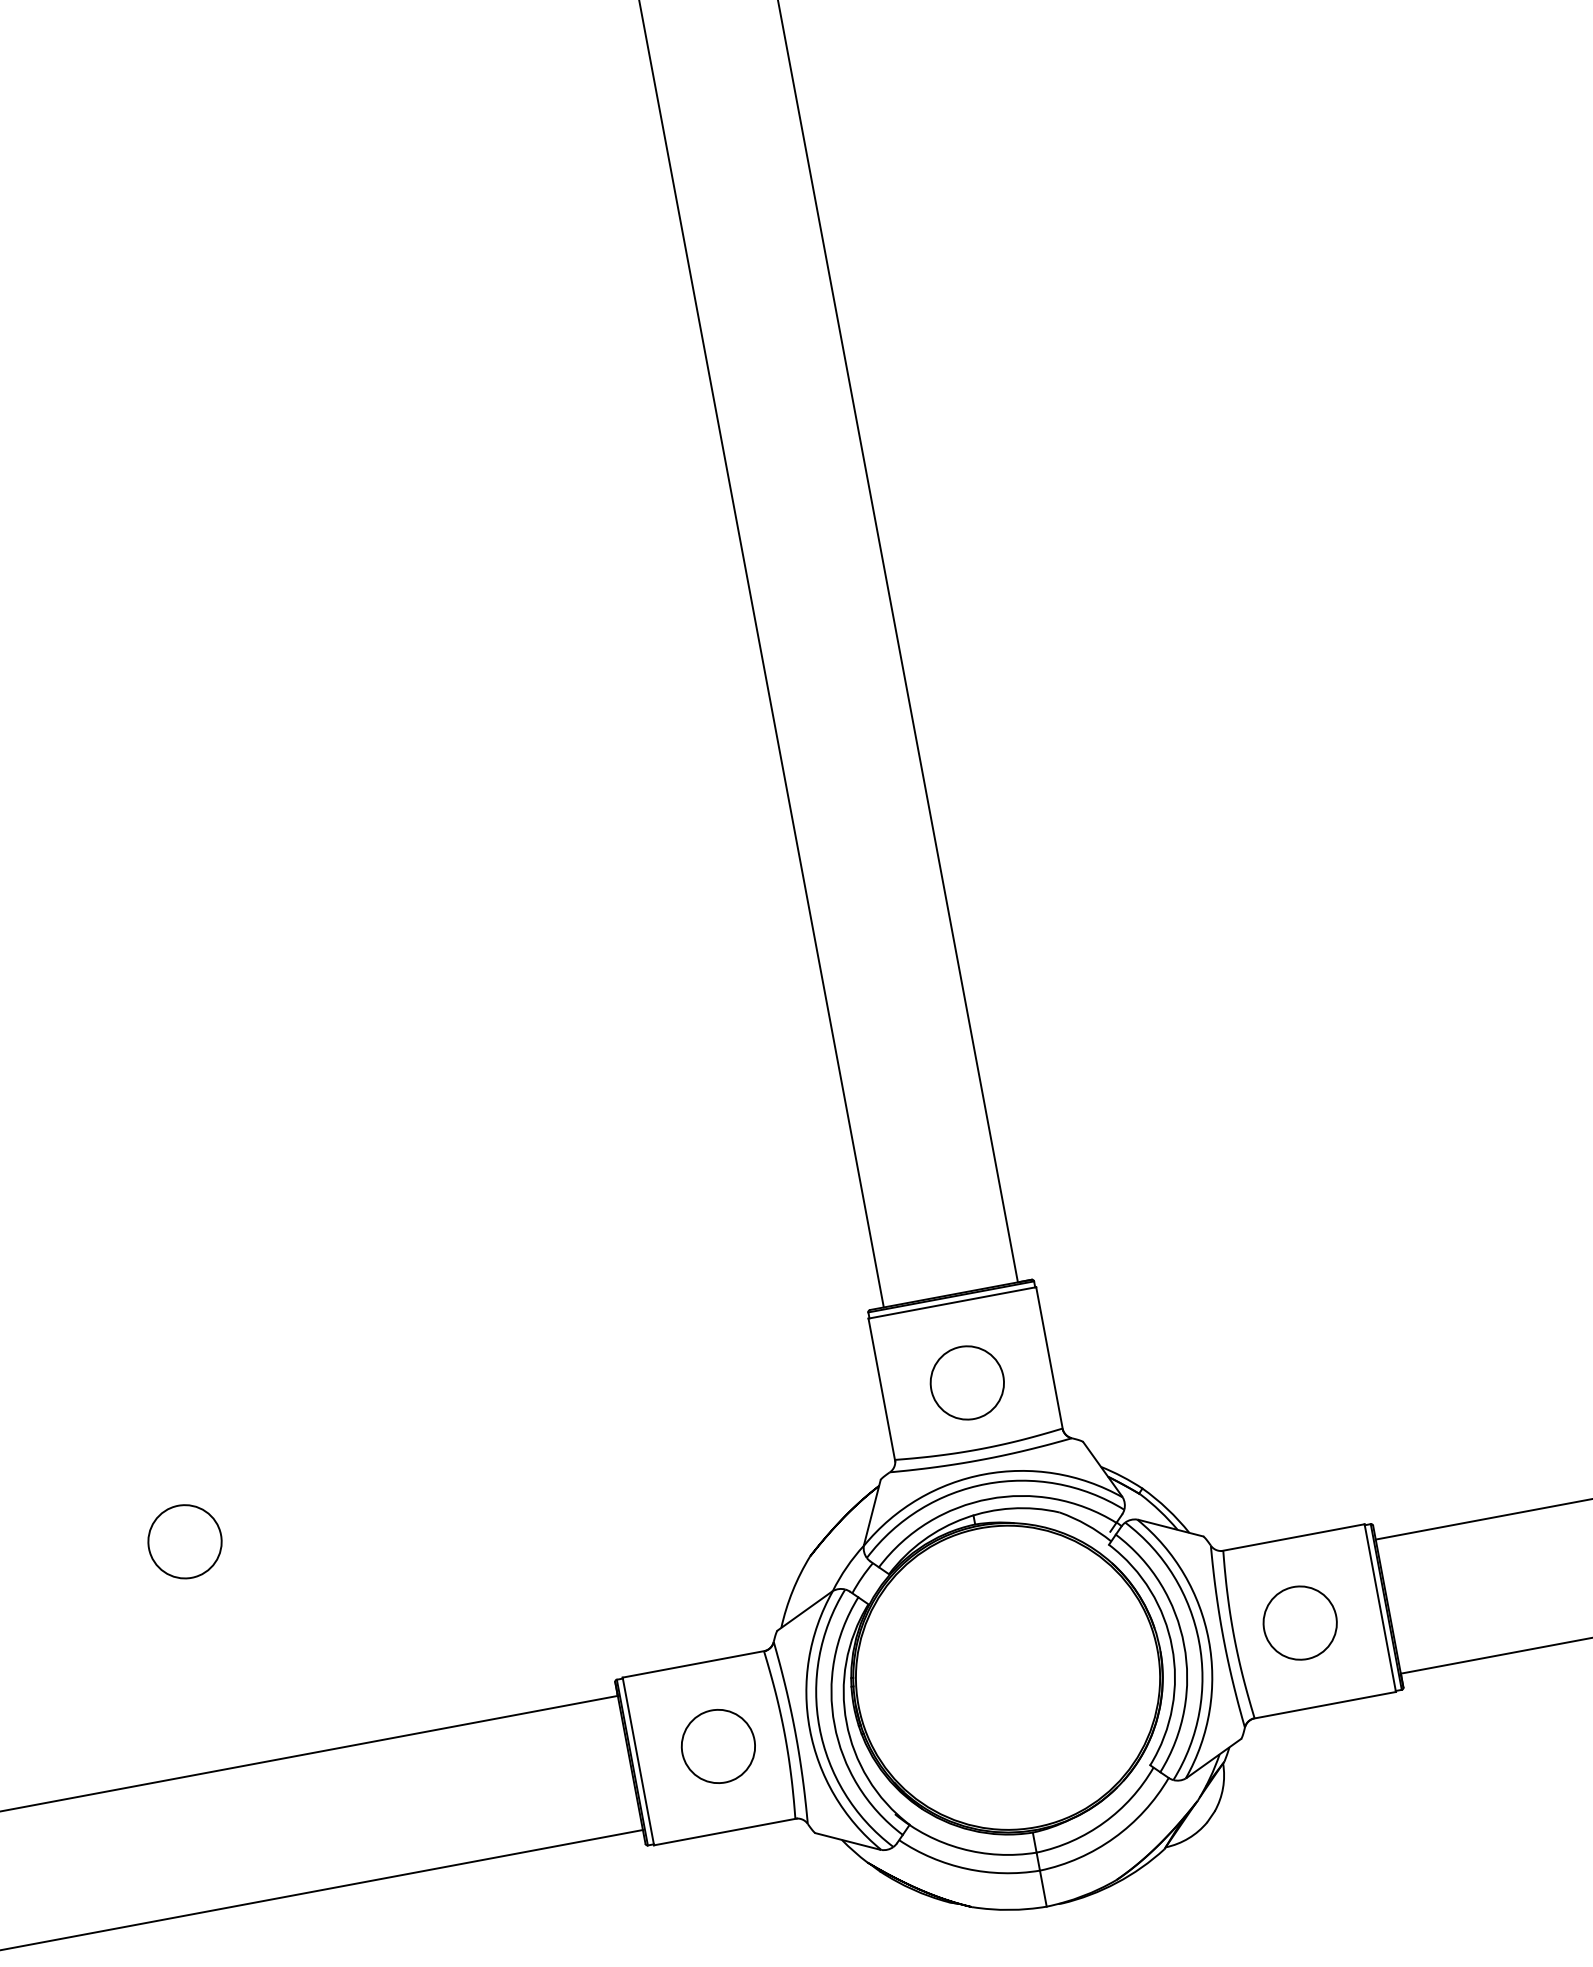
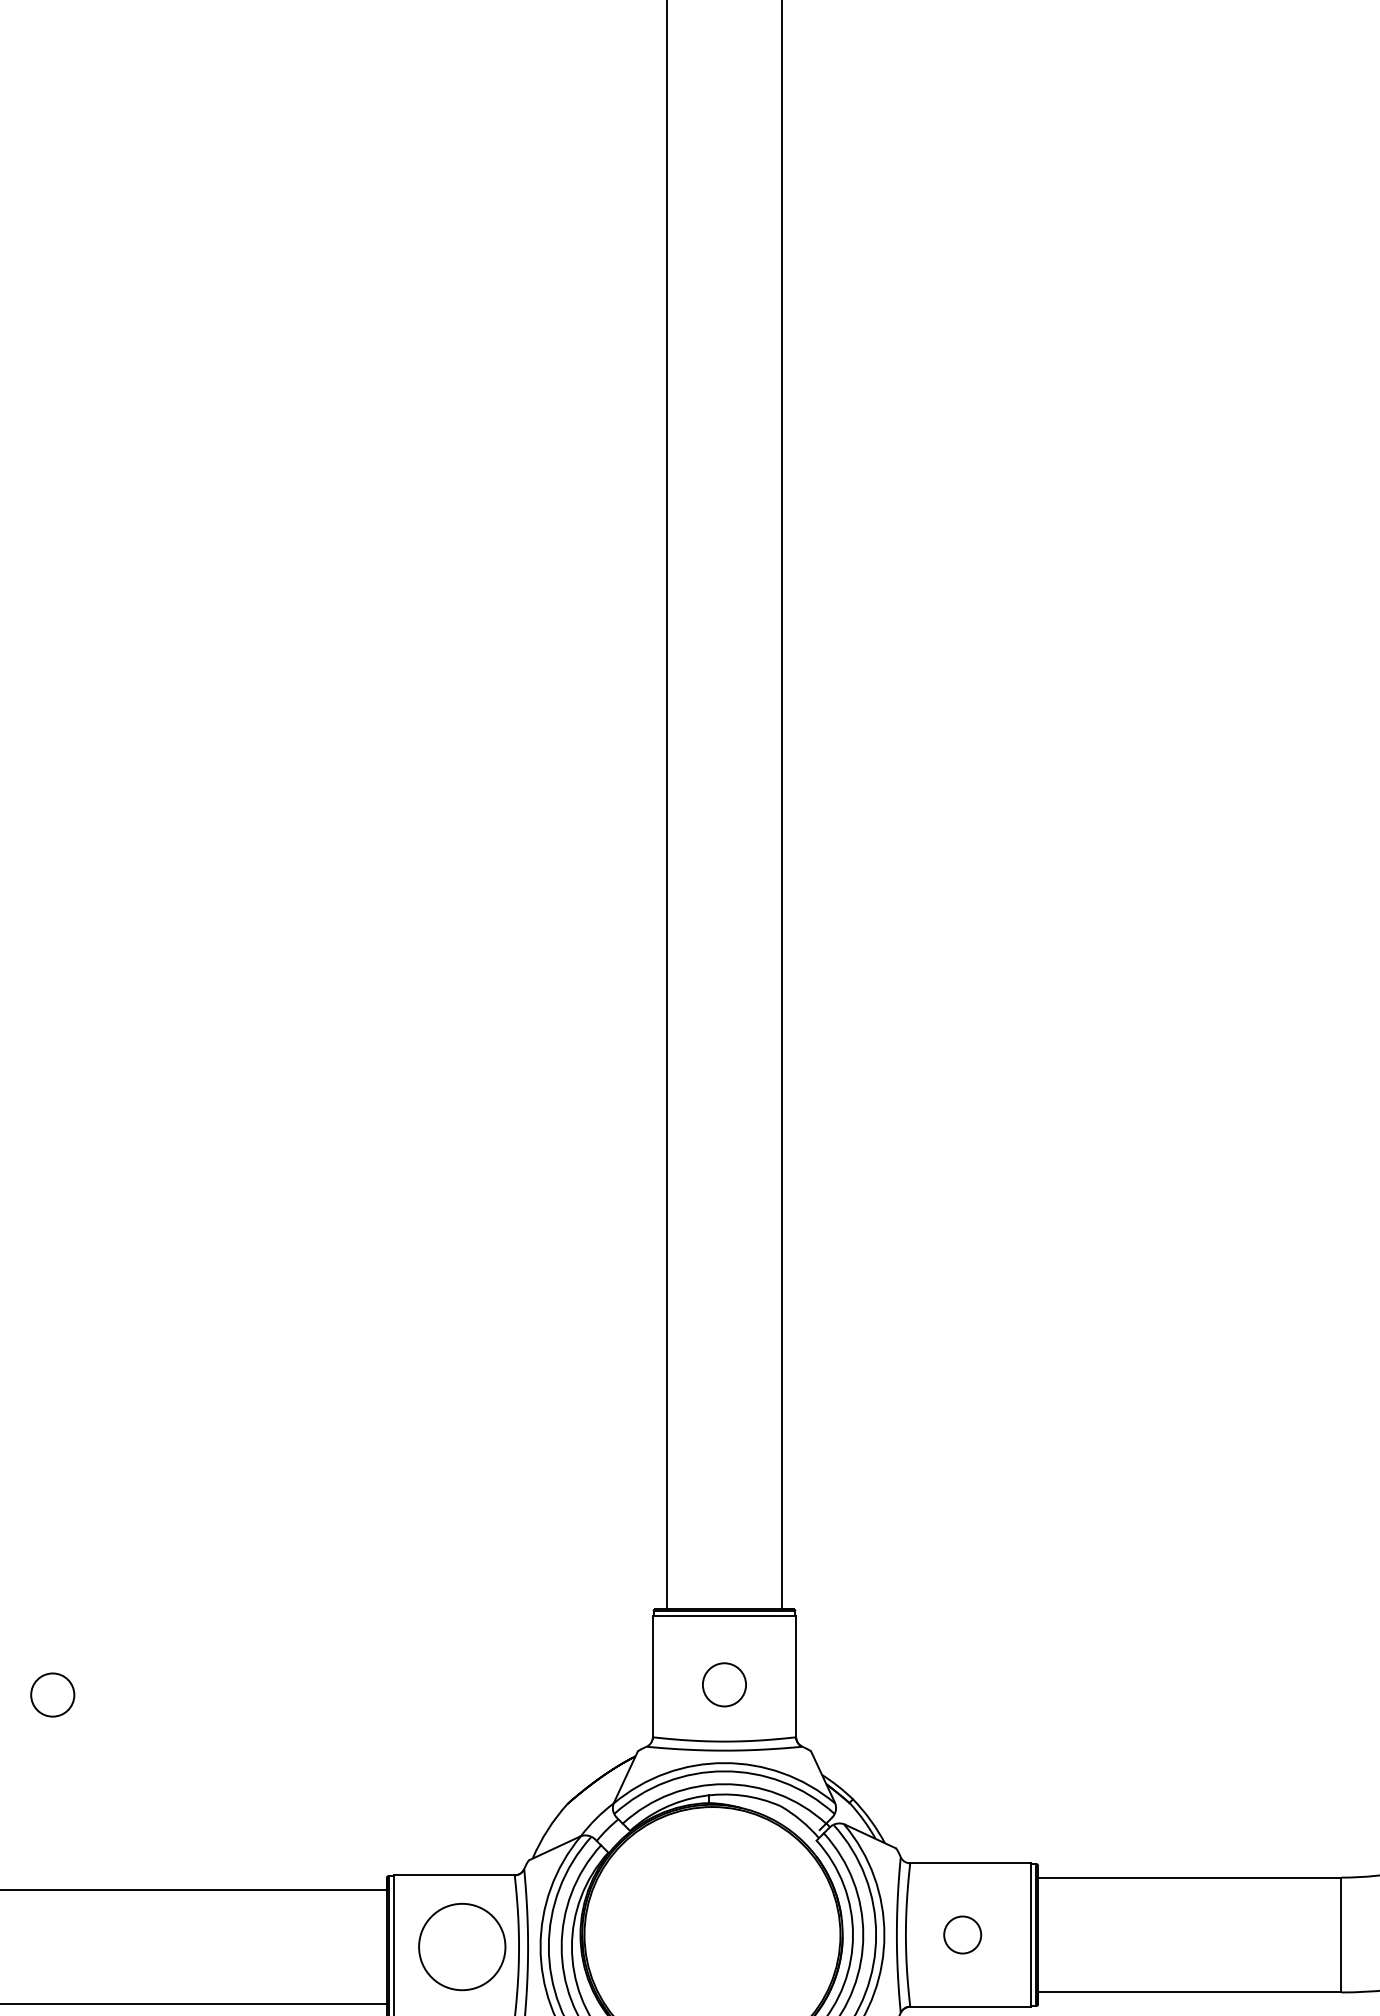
circle: (967, 1382) -> (724, 1684), size x0.7
circle: (184, 1541) -> (52, 1694), size x0.7
circle: (1299, 1622) -> (962, 1934), size x0.6
circle: (718, 1745) -> (462, 1946), size x1.4

